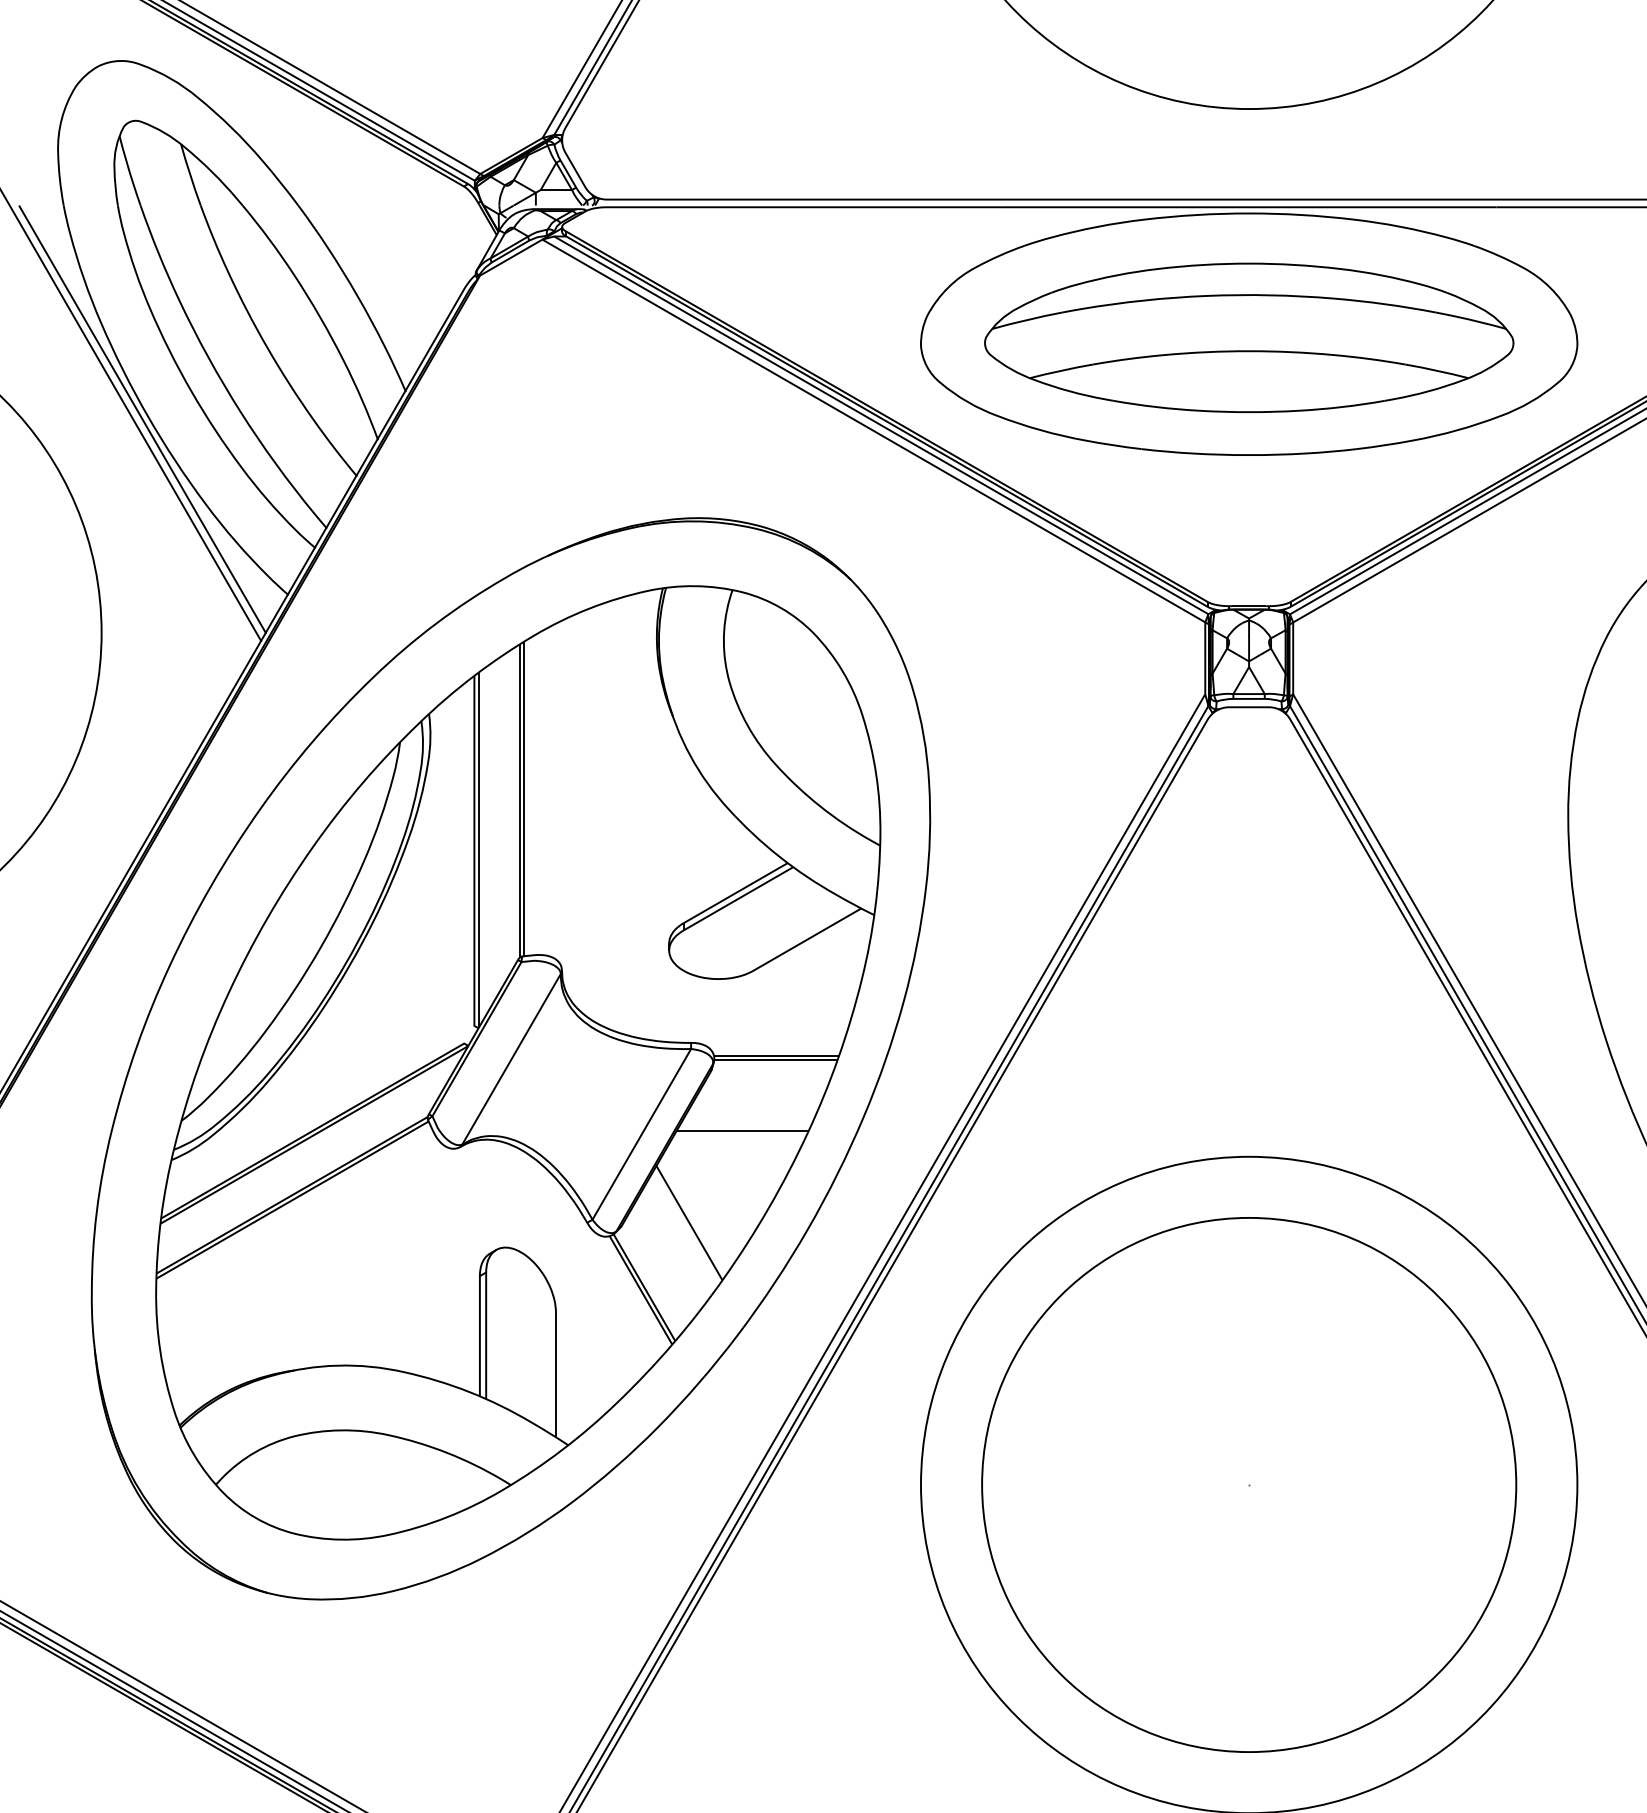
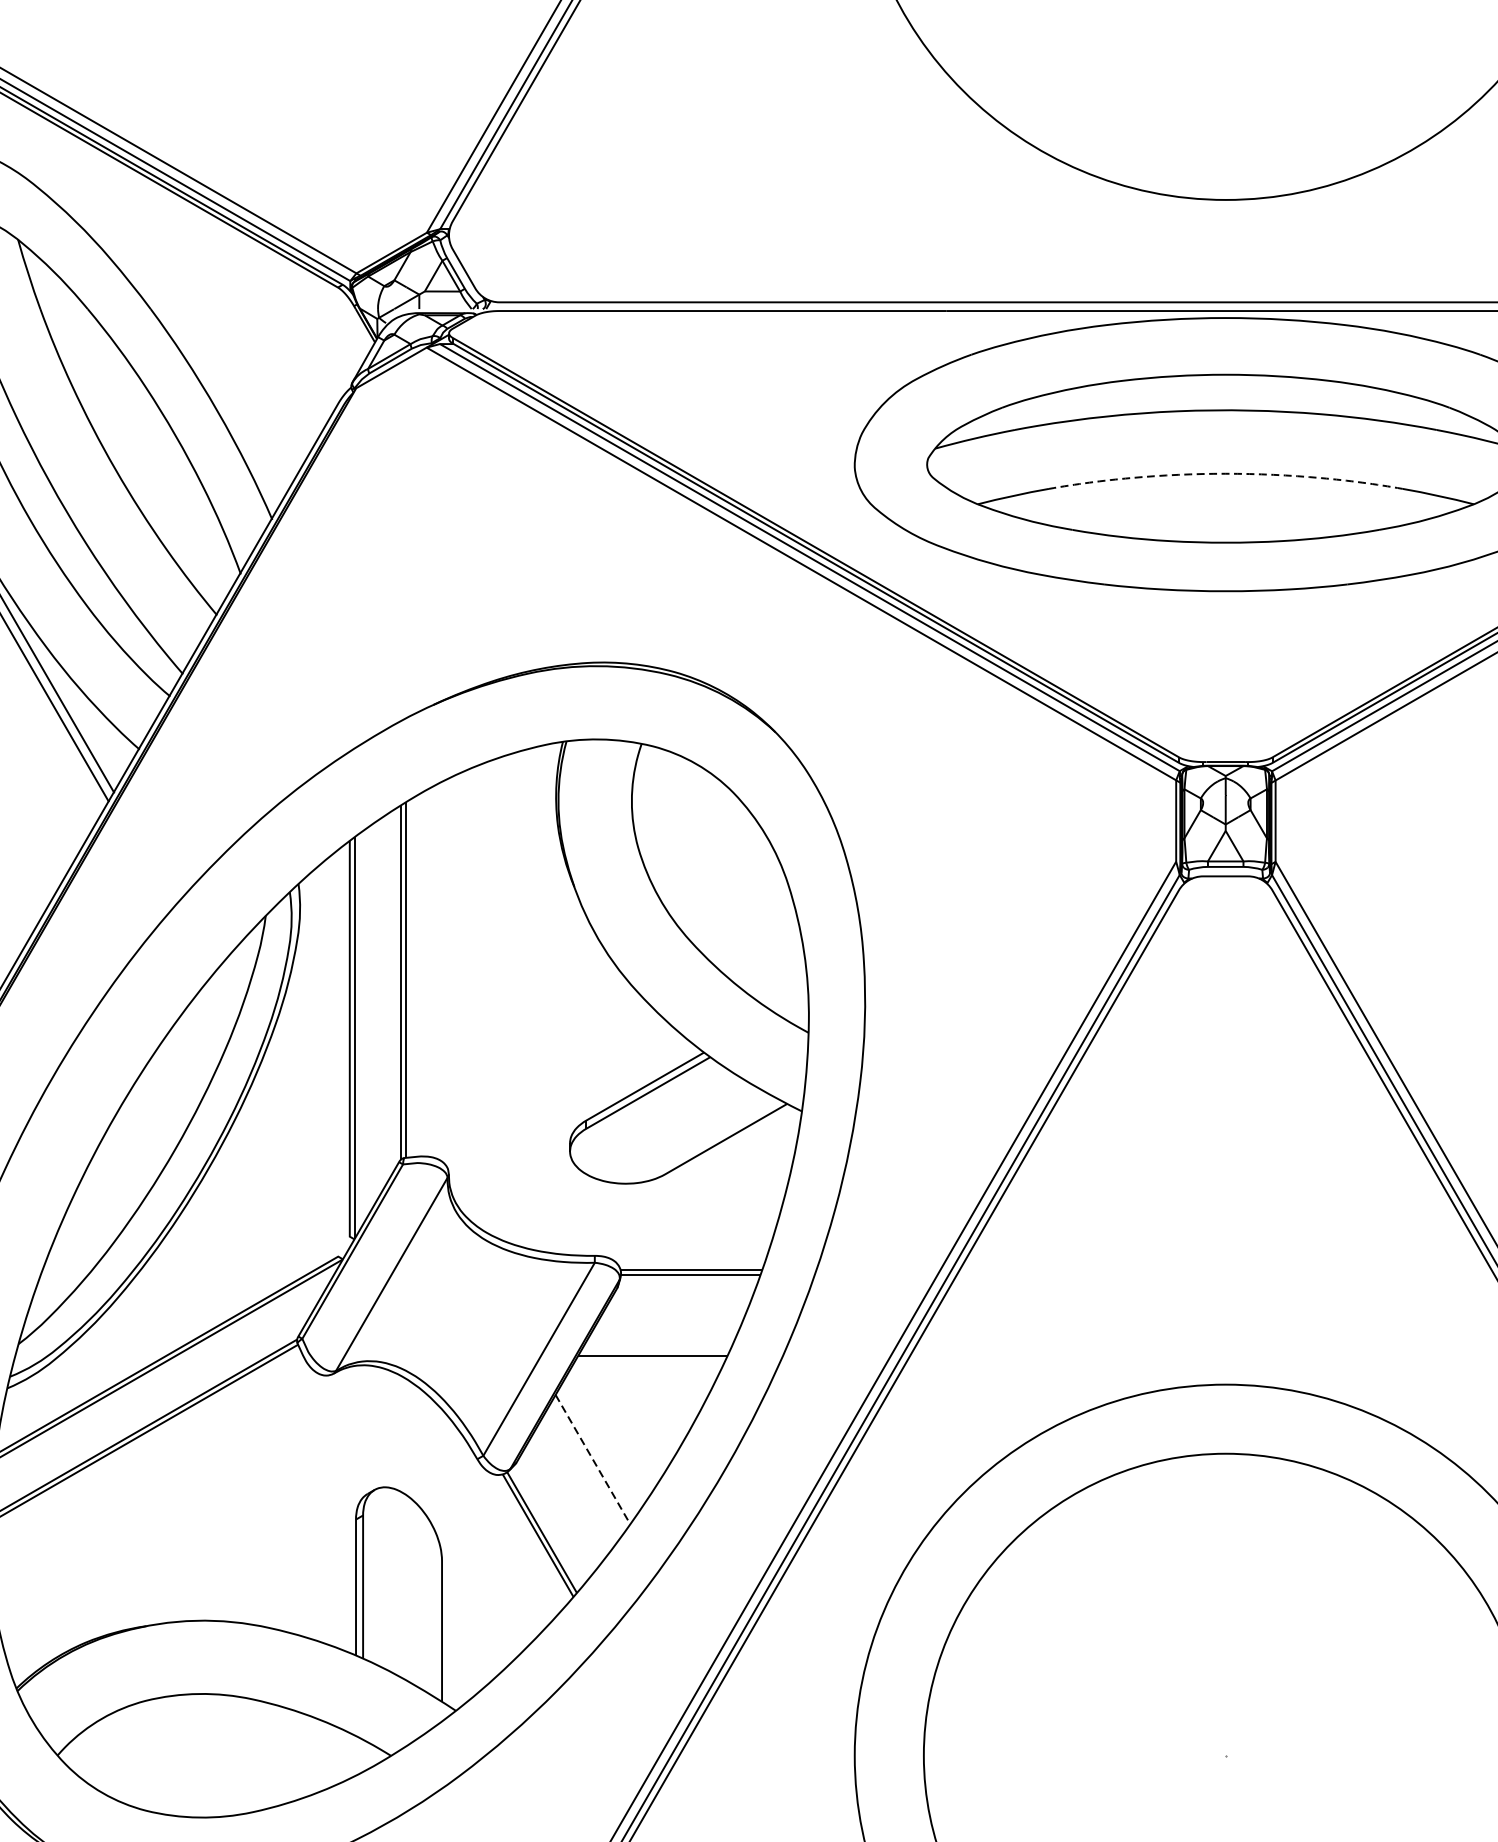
line: (1249, 351) -> (1226, 474), solid -> dashed
line: (689, 1223) -> (593, 1460), solid -> dashed

